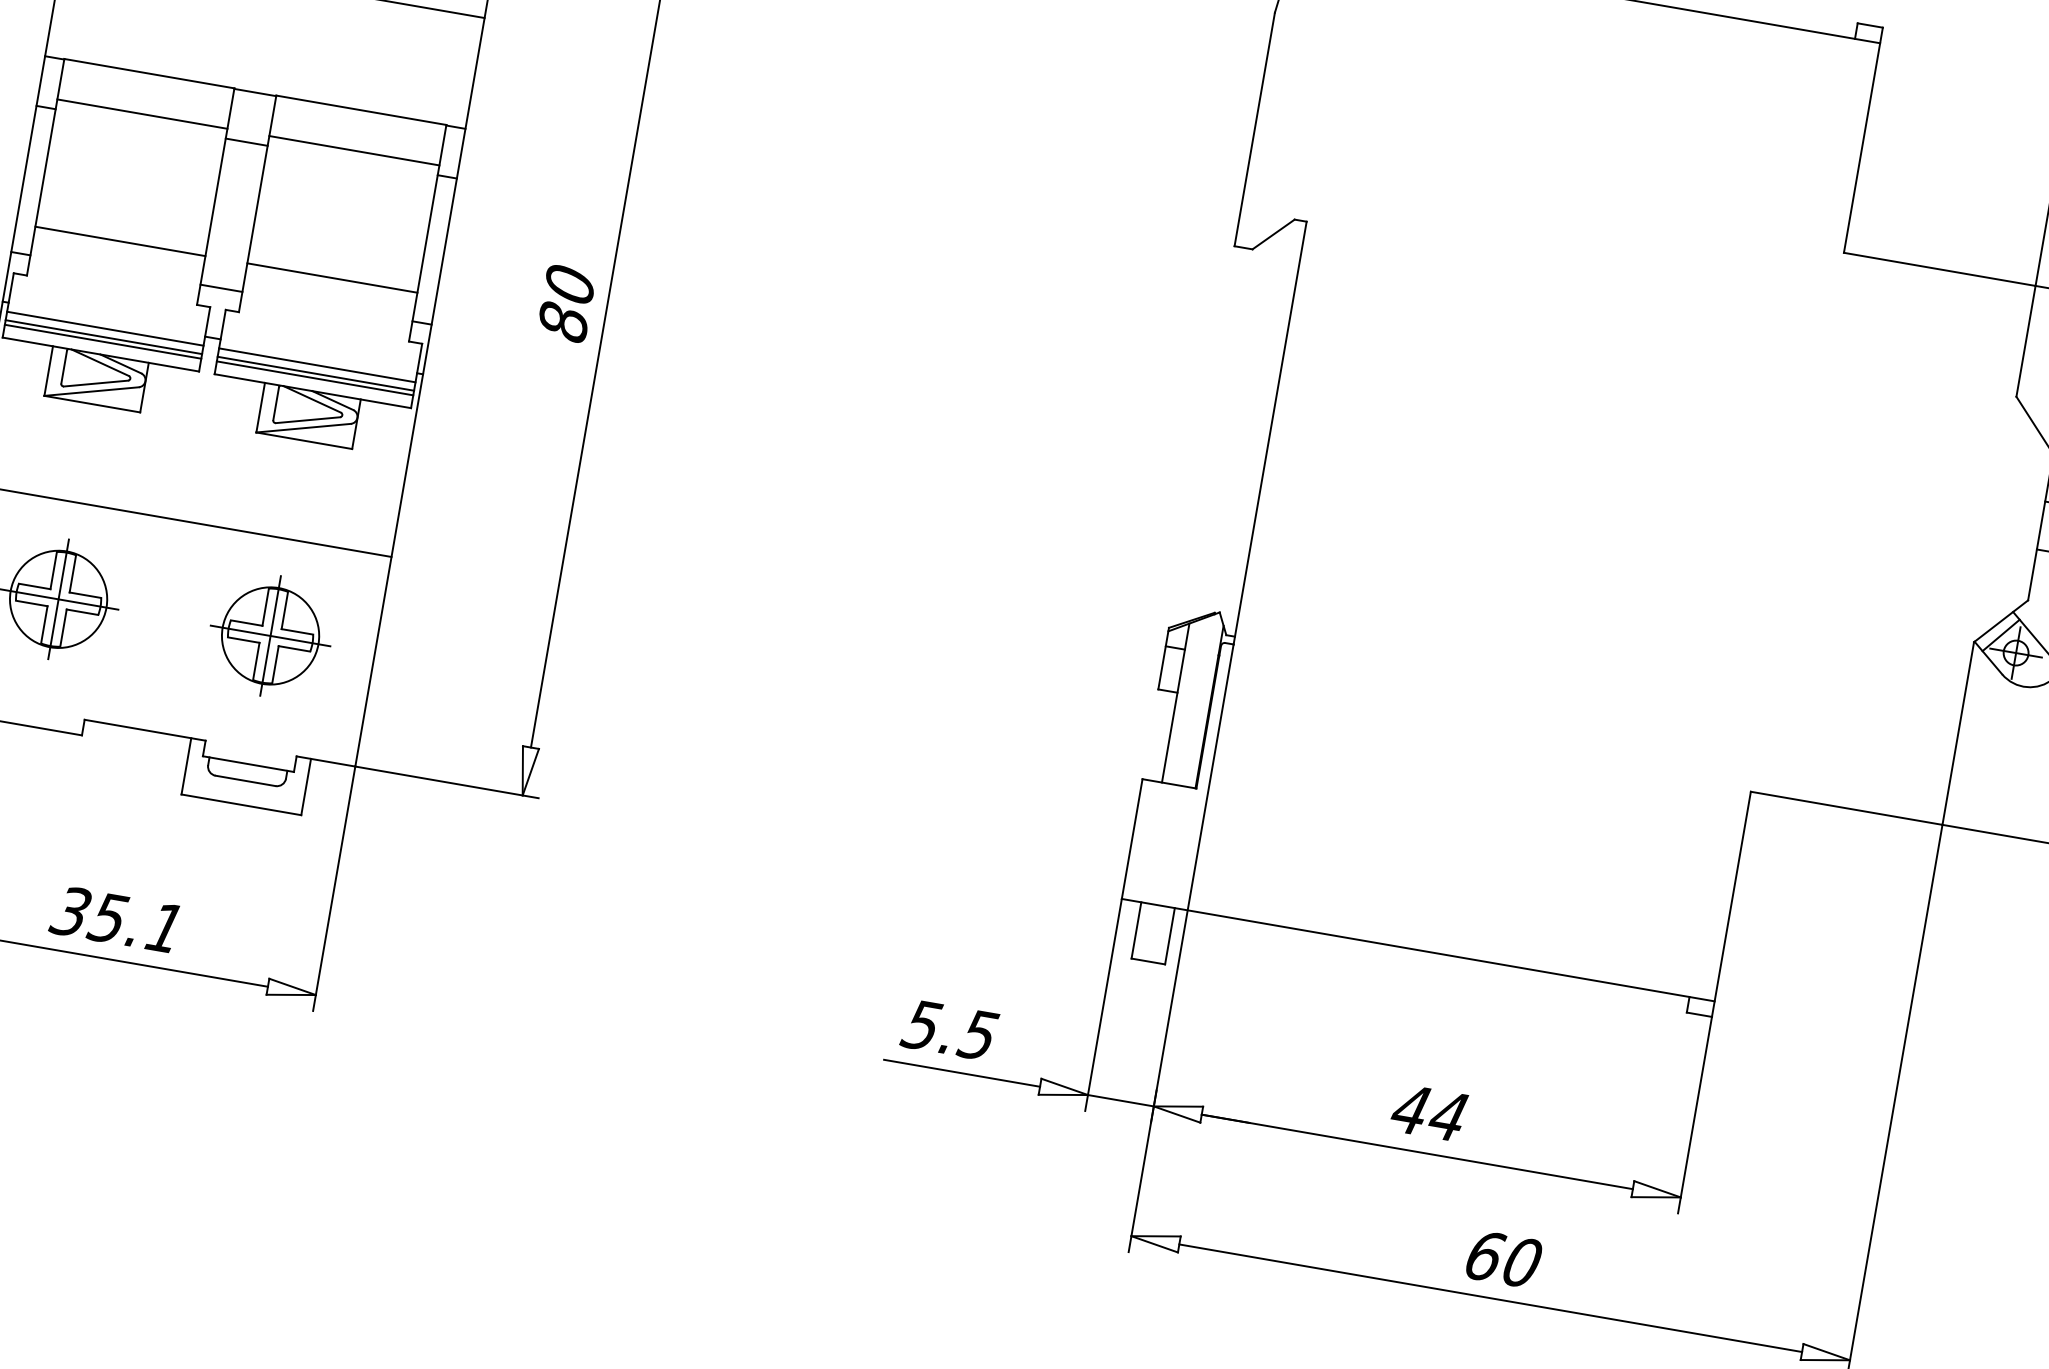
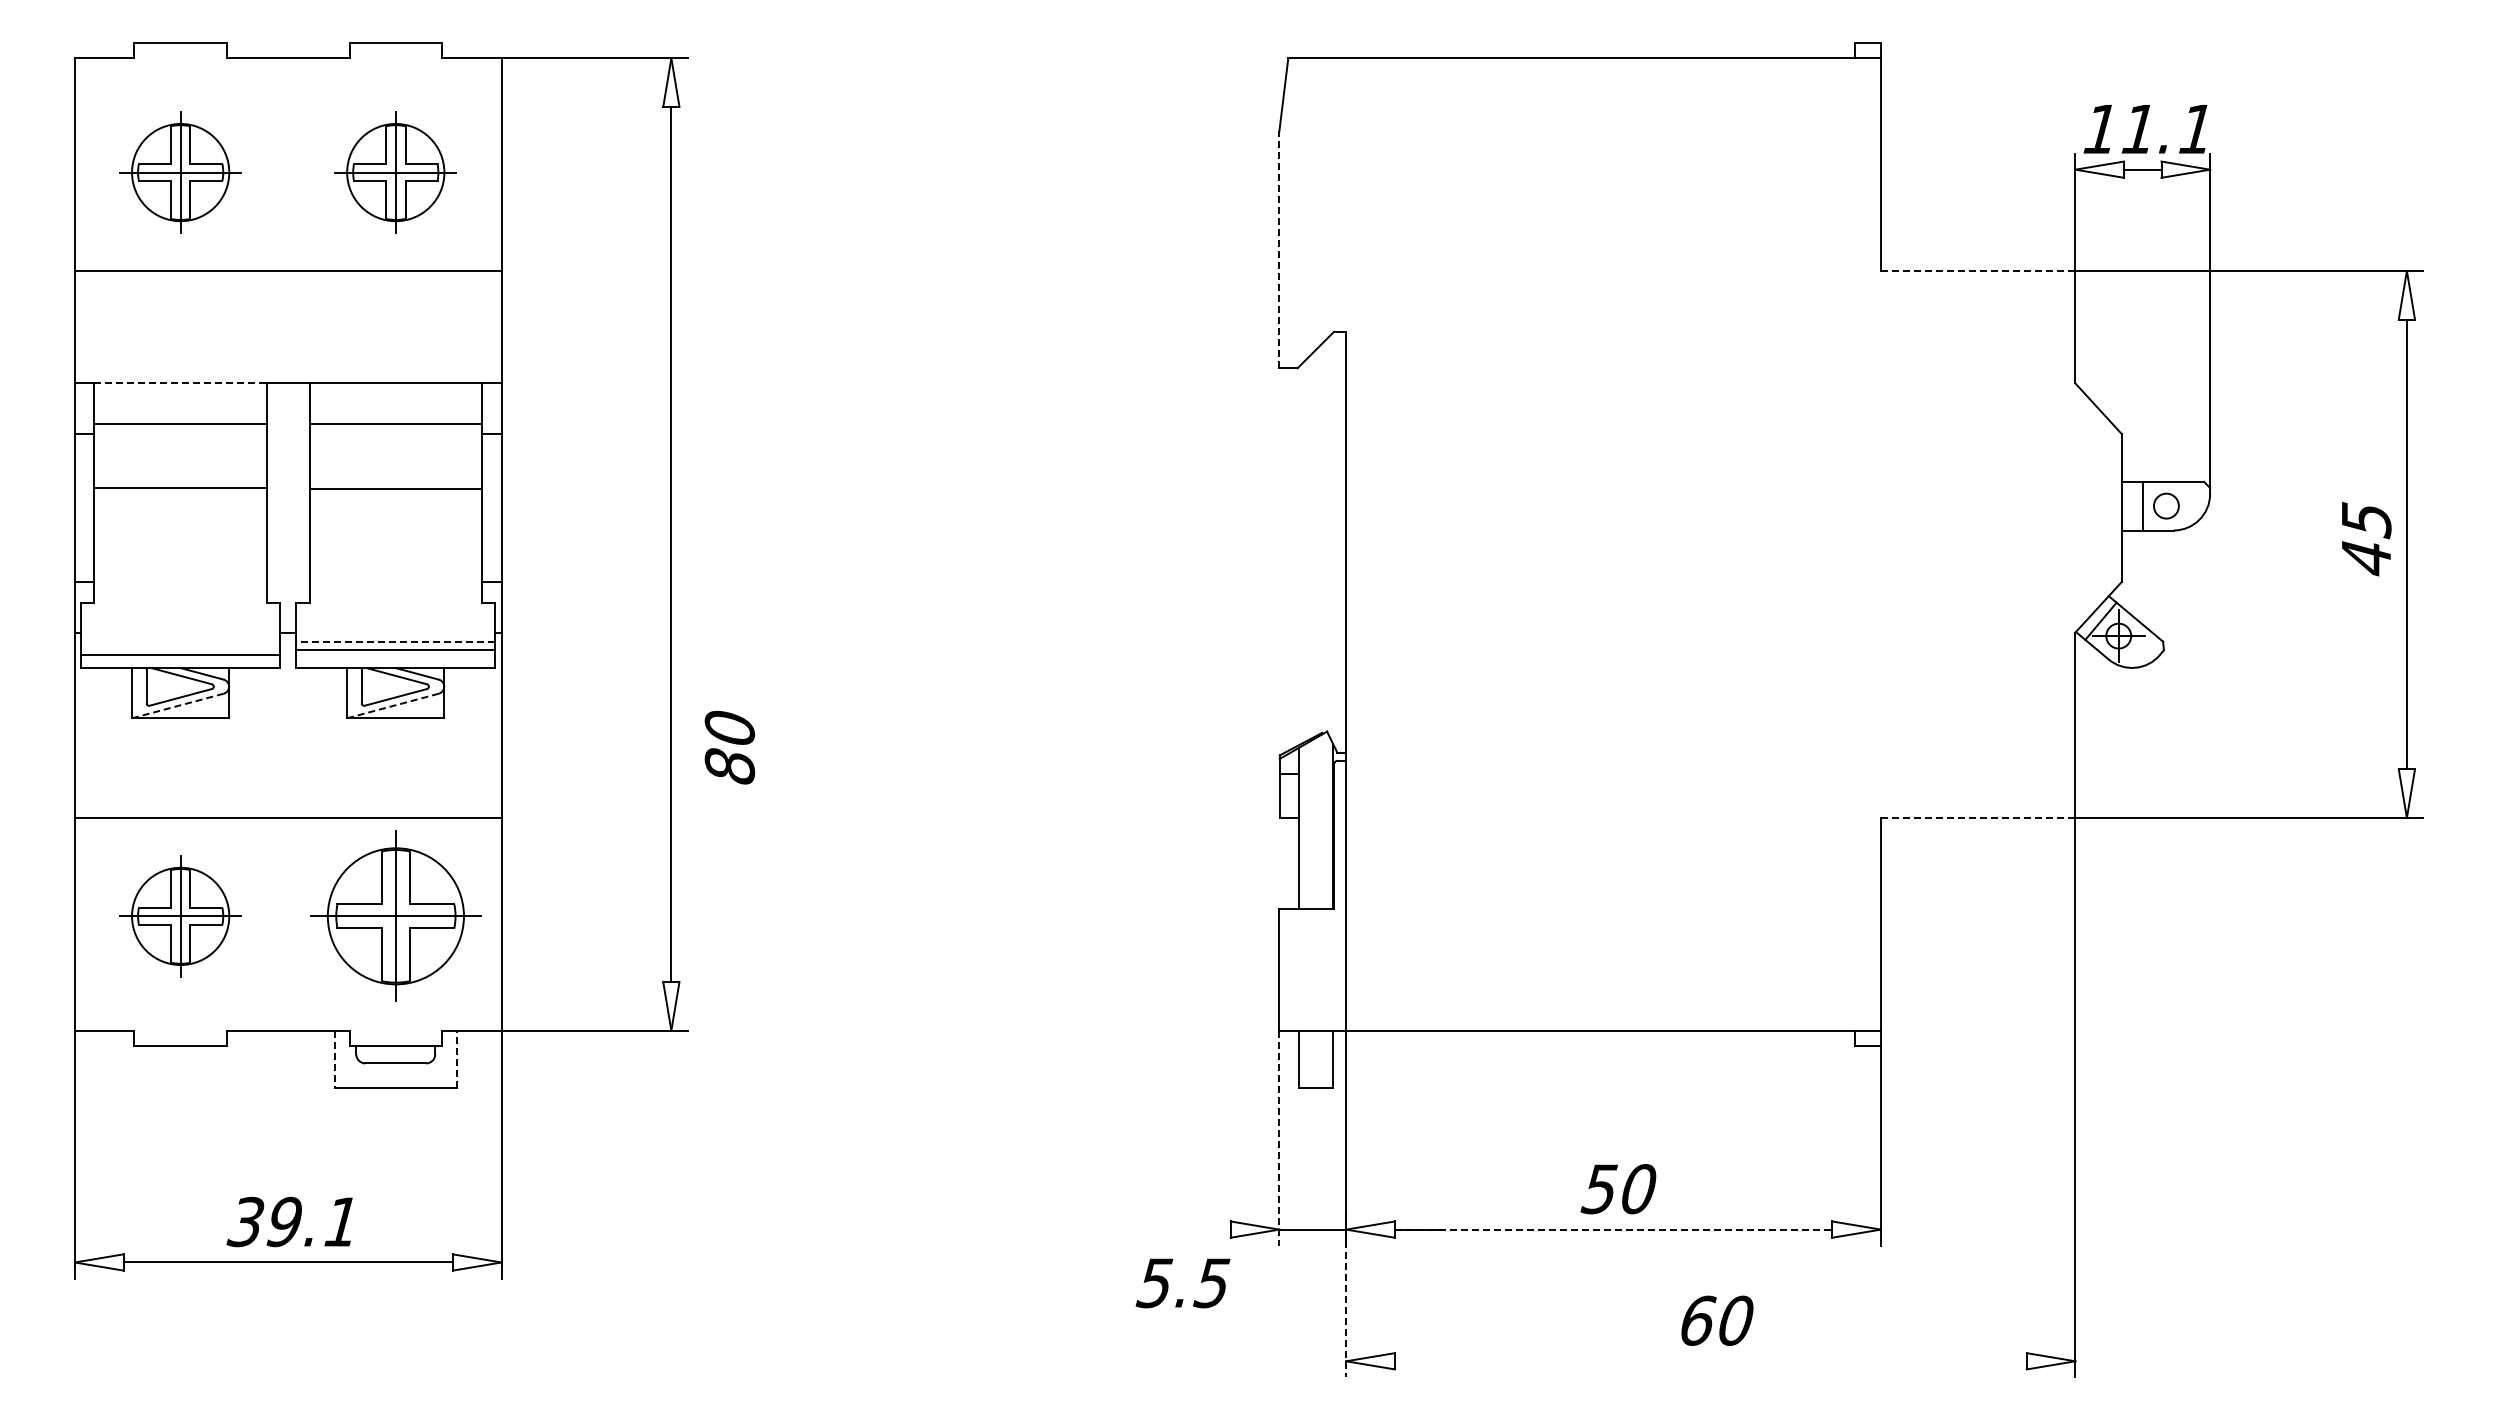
line: (150, 73) -> (181, 382), solid -> dashed
line: (1254, 129) -> (1279, 249), solid -> dashed
line: (246, 141) -> (287, 433), removed
line: (120, 241) -> (180, 488), moved
line: (1939, 269) -> (1978, 271), solid -> dashed
line: (332, 278) -> (395, 489), moved
line: (220, 288) -> (287, 582), removed
text: (566, 303) -> (729, 747), moved
line: (105, 328) -> (180, 641), removed
line: (103, 337) -> (180, 650), removed
line: (317, 365) -> (395, 641), solid -> dashed
line: (314, 377) -> (395, 654), removed
line: (91, 392) -> (177, 706), solid -> dashed
line: (303, 428) -> (392, 706), solid -> dashed
part: (270, 636) -> (395, 916), size x1.4
line: (186, 766) -> (335, 1059), solid -> dashed
line: (306, 787) -> (456, 1059), solid -> dashed
line: (1846, 807) -> (1977, 817), solid -> dashed
text: (108, 917) -> (283, 1221), 35.1 -> 39.1
line: (1103, 1005) -> (1279, 1138), solid -> dashed
text: (949, 1030) -> (1182, 1283), moved
line: (961, 1073) -> (1151, 1229), removed
text: (1428, 1113) -> (1618, 1189), 44 -> 50
line: (1417, 1151) -> (1613, 1229), solid -> dashed
line: (1141, 1179) -> (1346, 1303), solid -> dashed
line: (1490, 1298) -> (1710, 1361), removed

